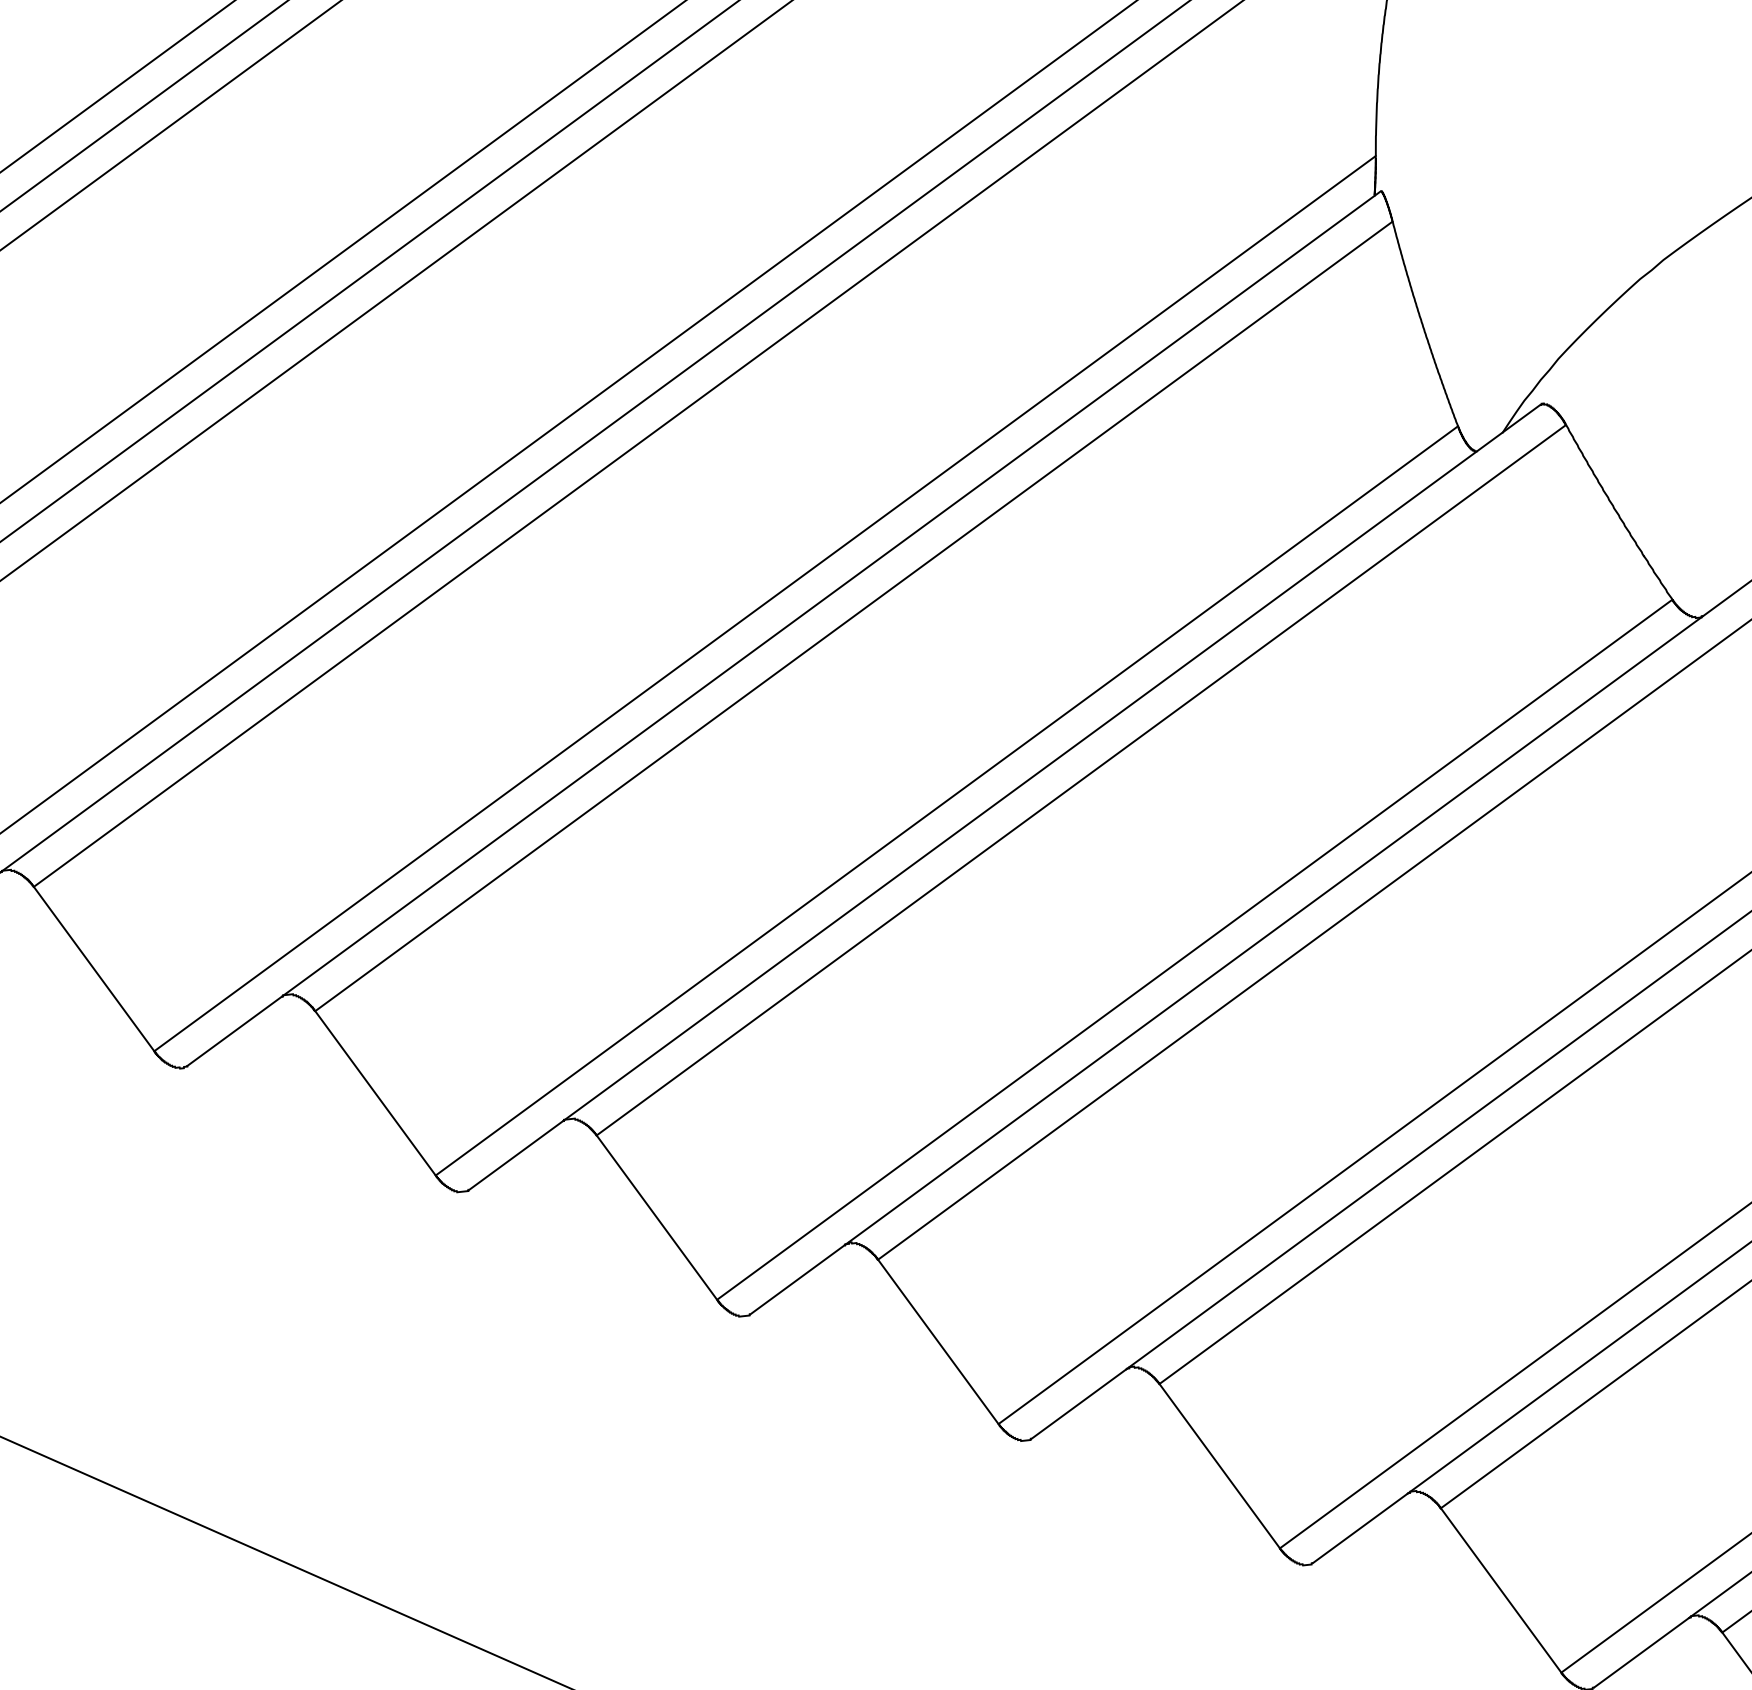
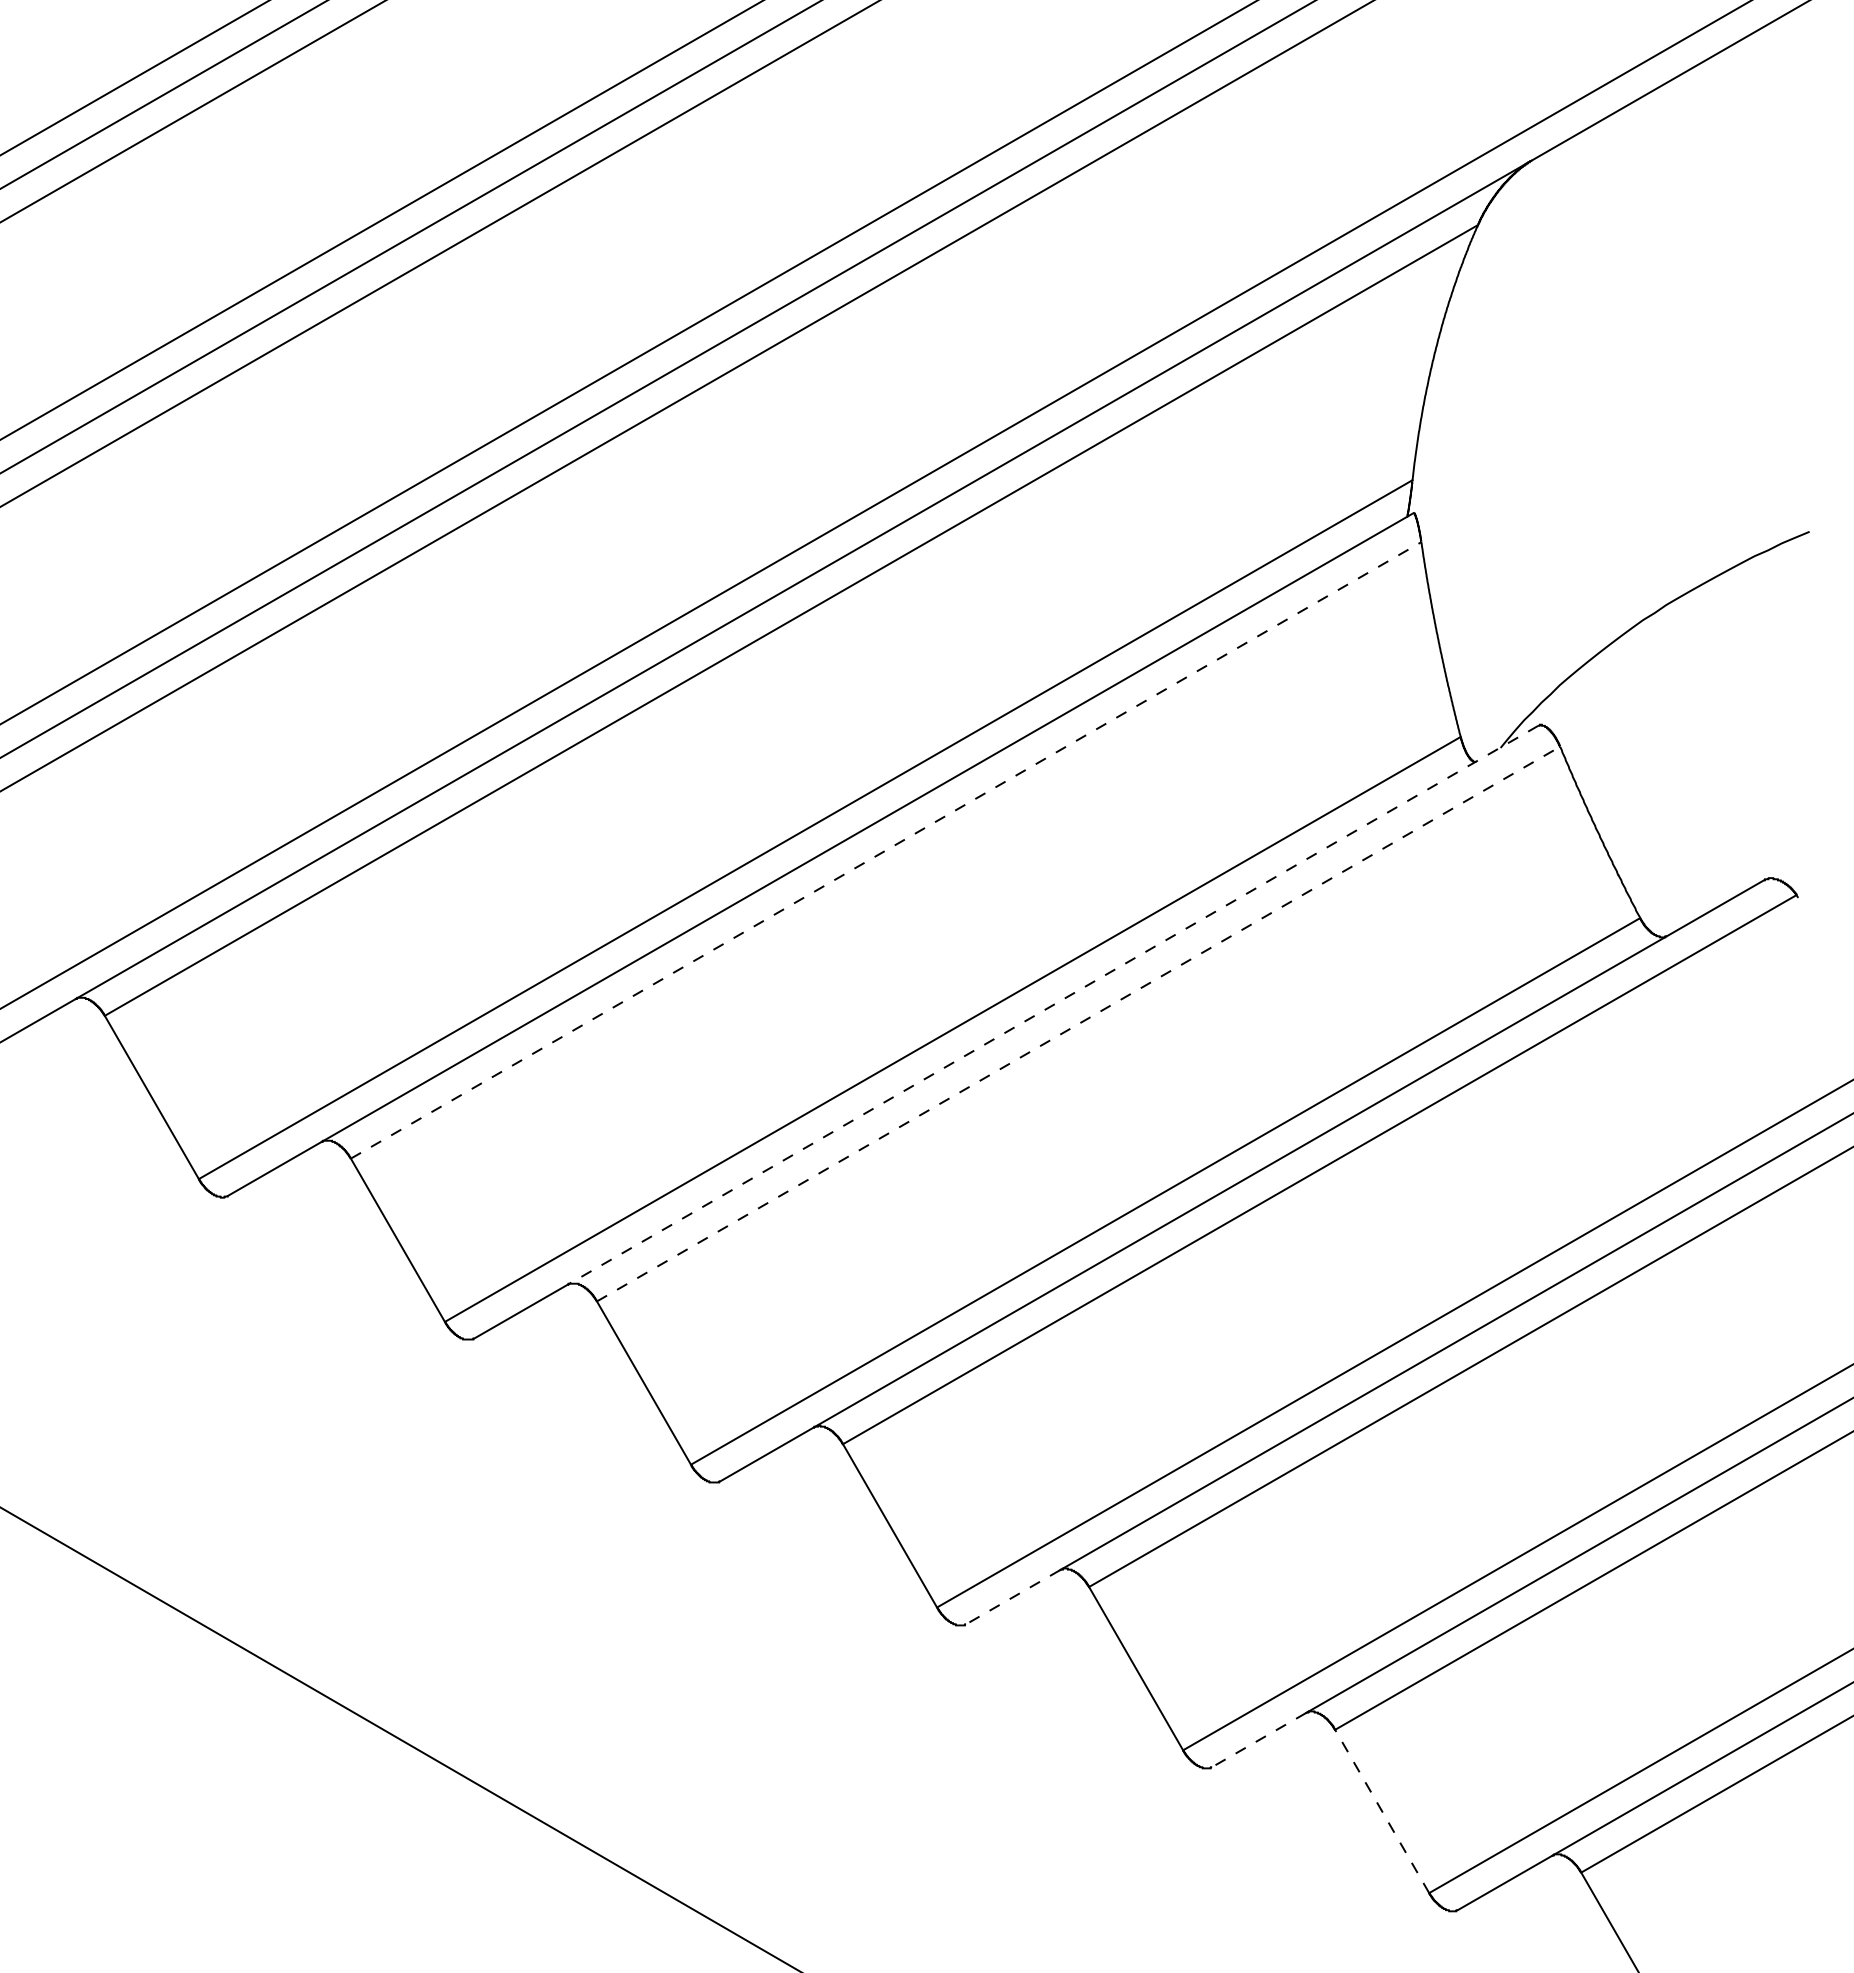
line: (854, 616) -> (886, 850), solid -> dashed
line: (1052, 763) -> (1053, 1005), solid -> dashed
line: (1081, 780) -> (1078, 1024), solid -> dashed
line: (1078, 1404) -> (1012, 1597), solid -> dashed
line: (1359, 1528) -> (1258, 1740), solid -> dashed
line: (1500, 1590) -> (1381, 1811), solid -> dashed

